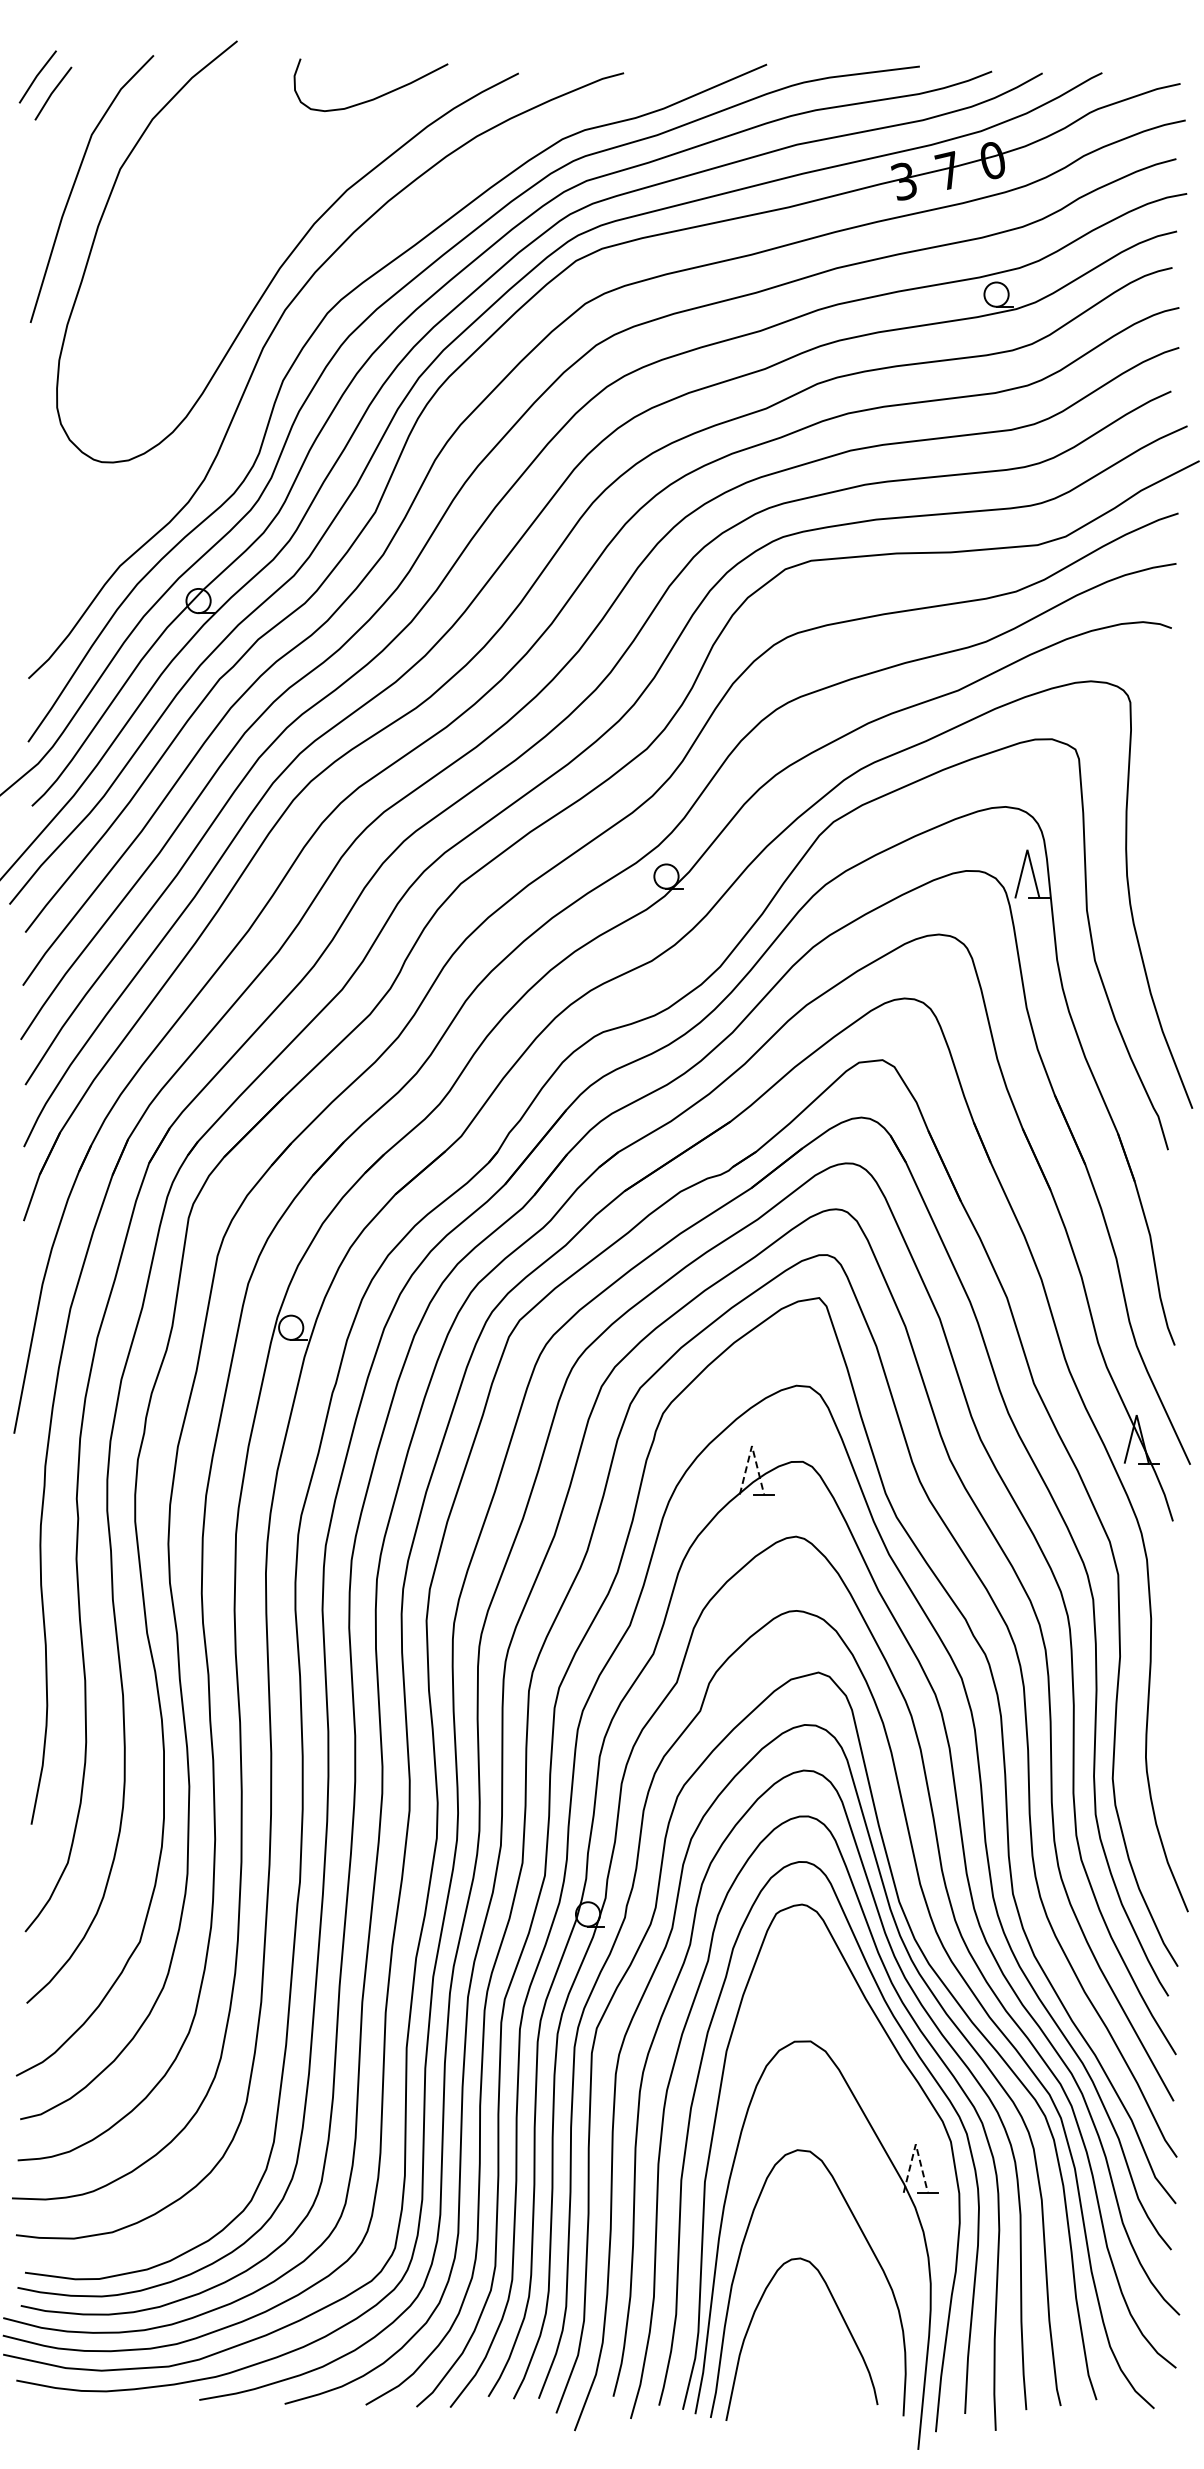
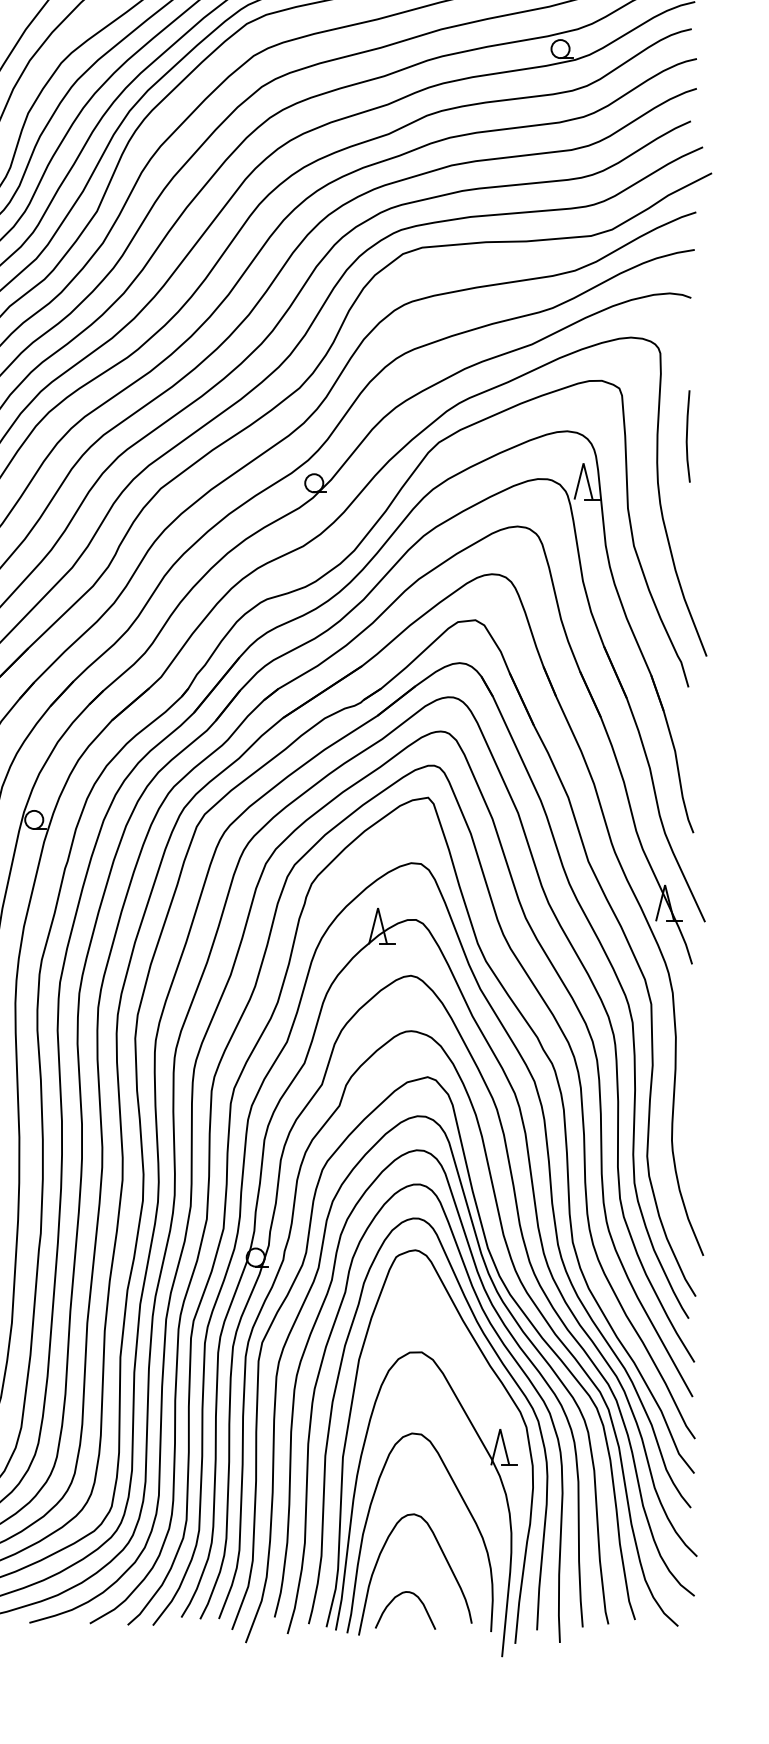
line: (1166, 813) -> (687, 436), added
line: (751, 1446) -> (377, 908), dashed -> solid
line: (915, 2144) -> (500, 1429), dashed -> solid
curve: (771, 2375) -> (392, 1601), added

